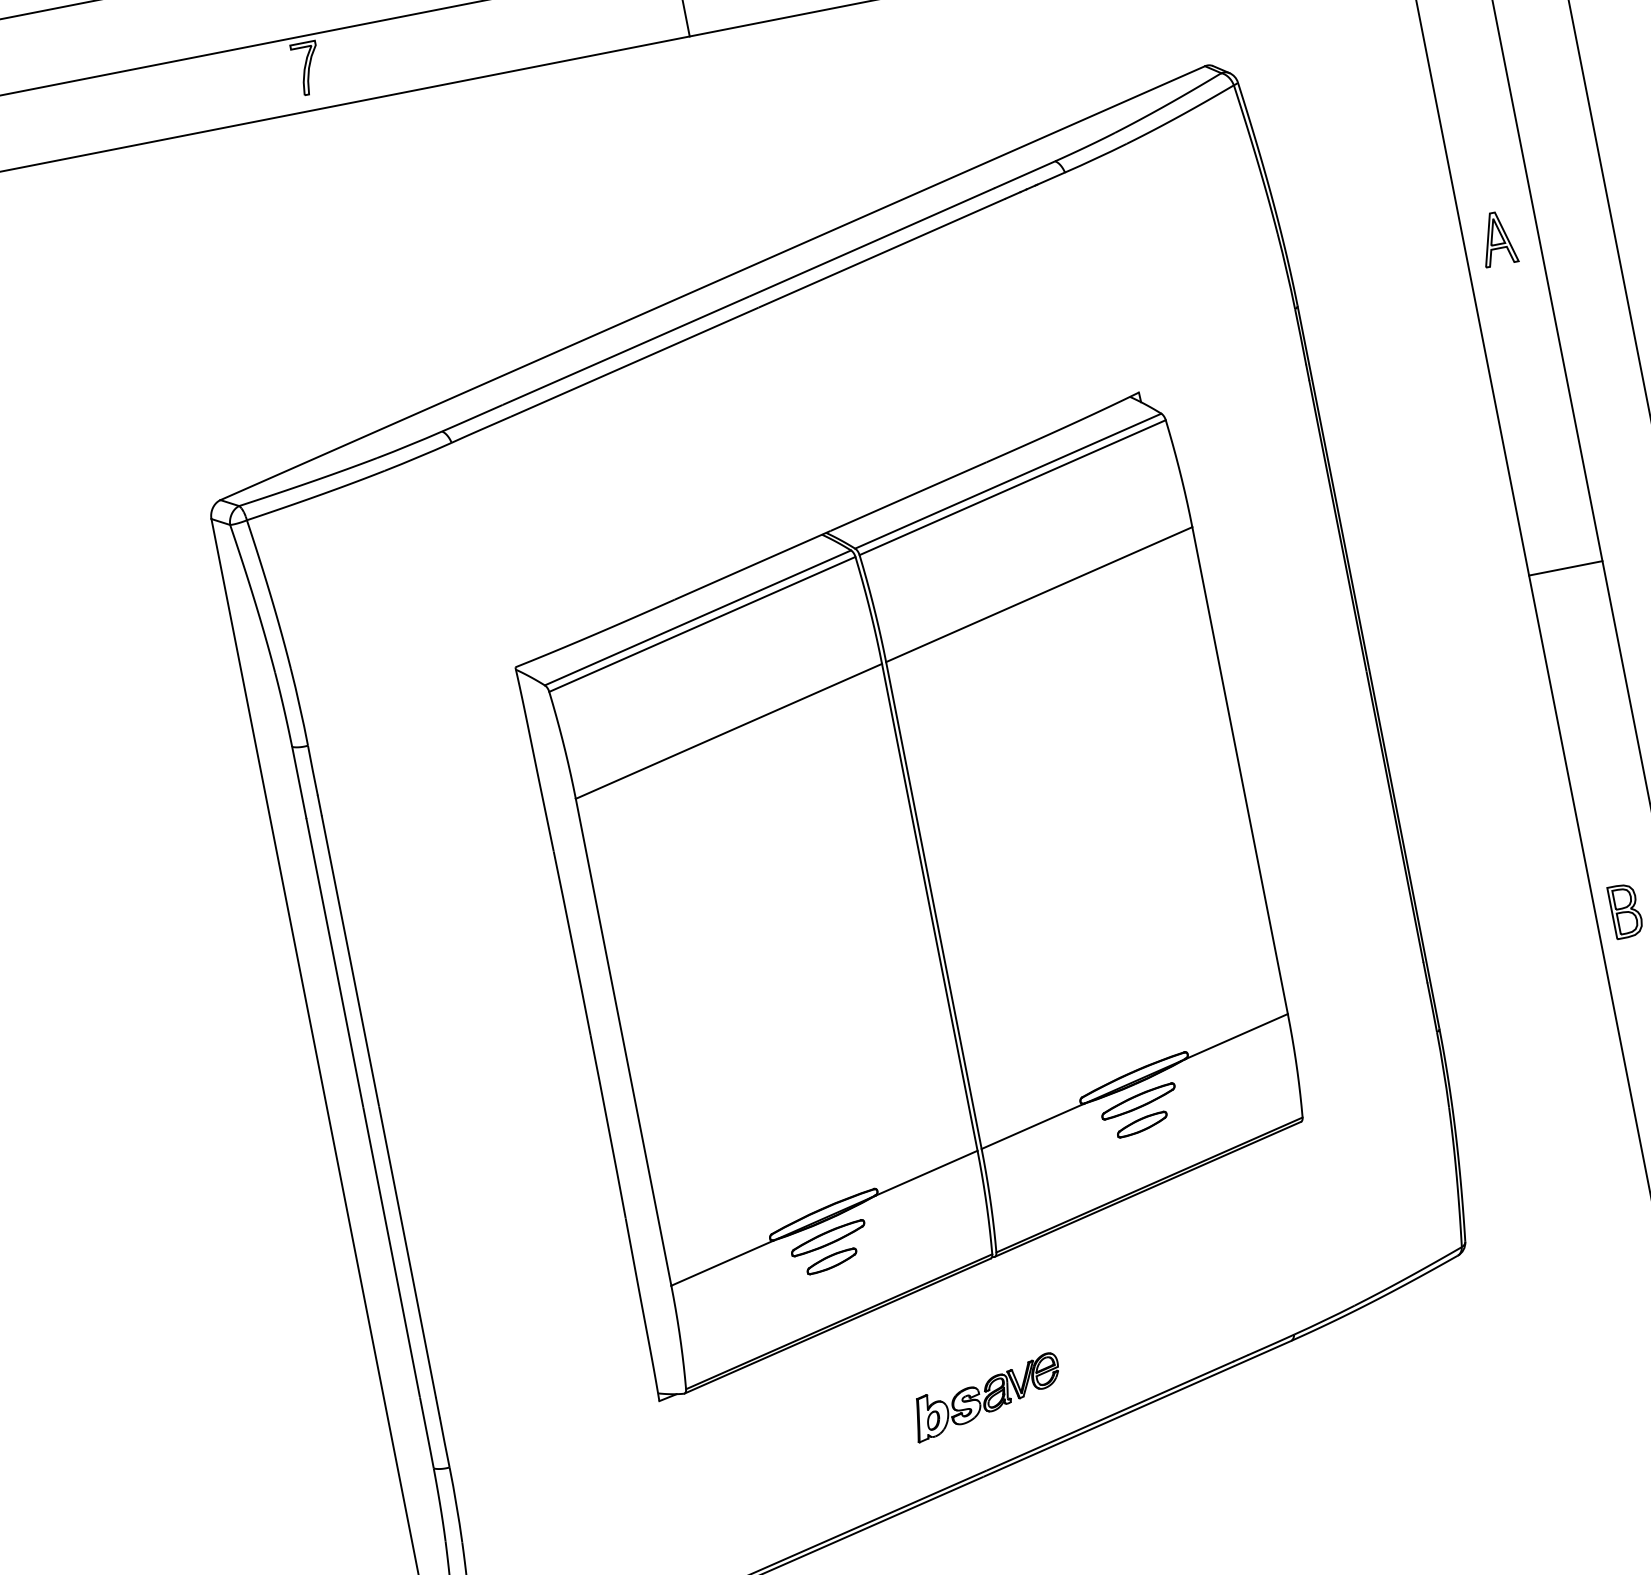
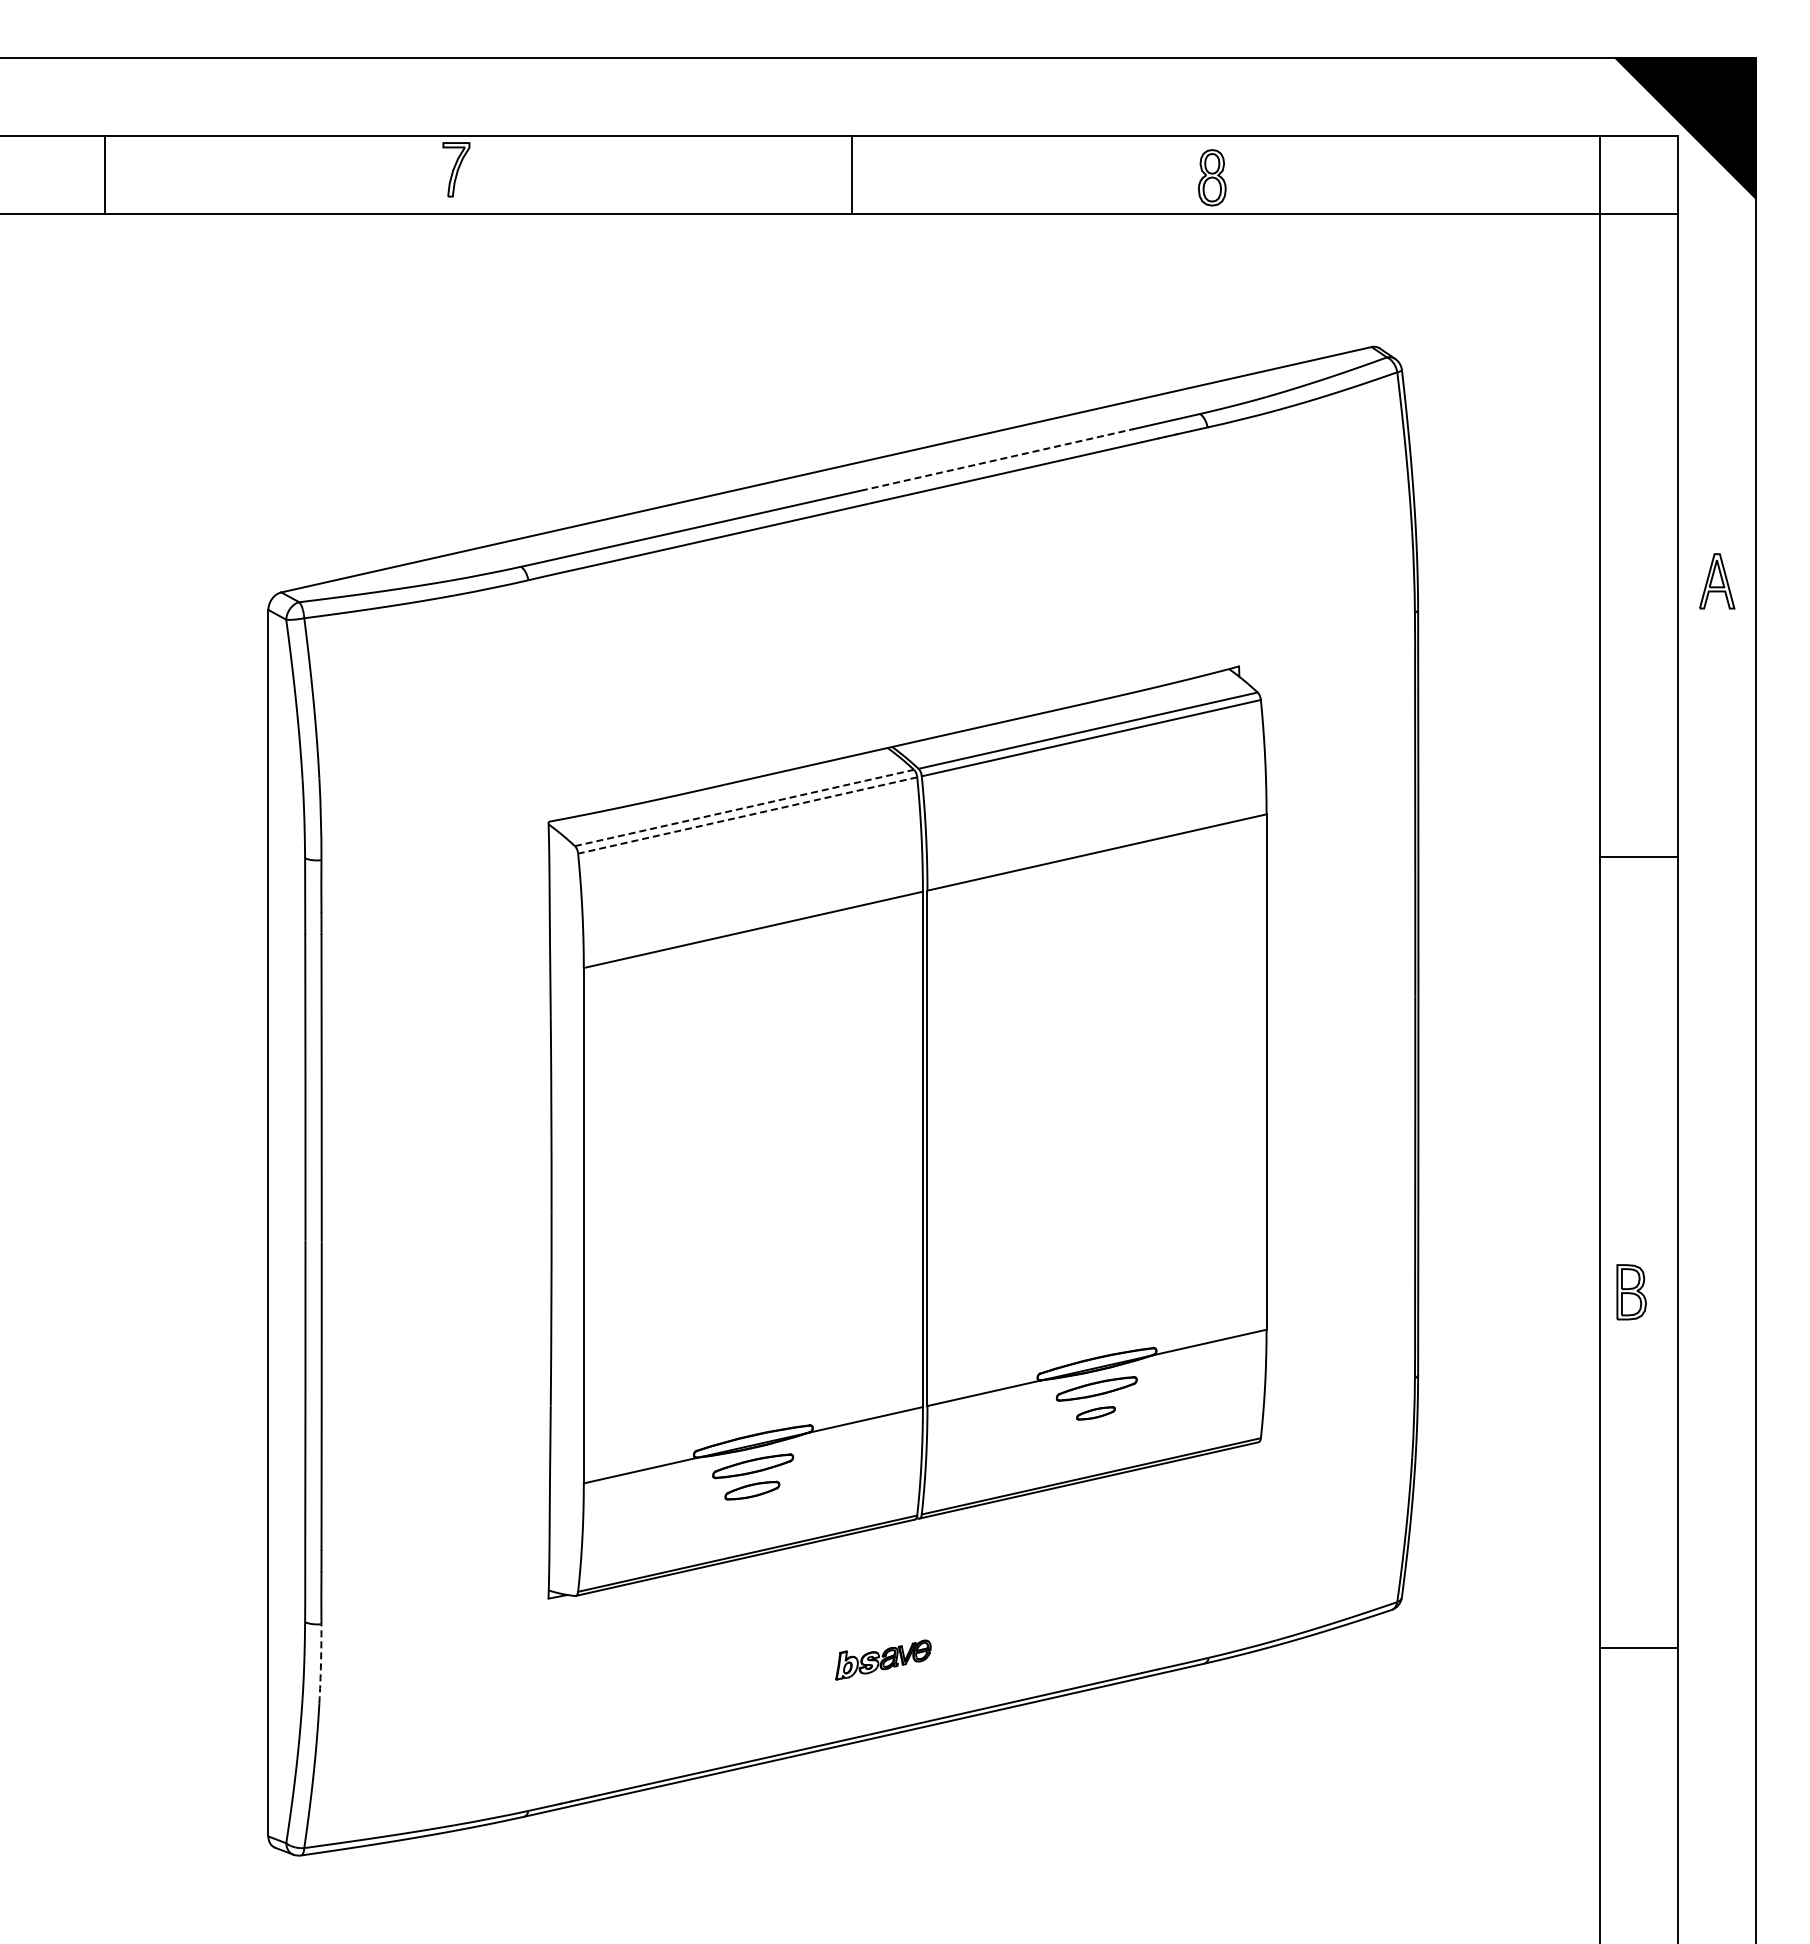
part: (1497, 238) -> (1717, 581), moved
arc: (872, 242) -> (997, 460), solid -> dashed
line: (1565, 568) -> (1638, 857), moved
line: (698, 618) -> (744, 808), solid -> dashed
line: (702, 624) -> (747, 815), solid -> dashed
part: (1141, 1124) -> (1095, 1413), size x0.7
part: (987, 1396) -> (883, 1659), size x0.6
arc: (455, 1504) -> (320, 1663), solid -> dashed

